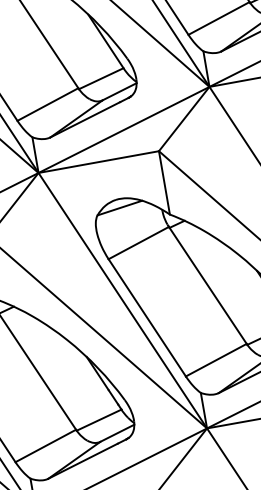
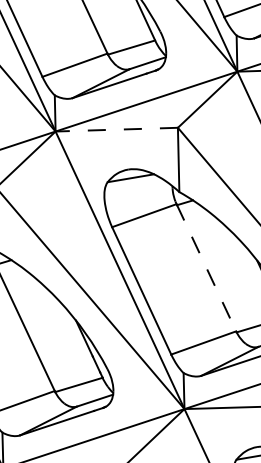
line: (98, 162) -> (116, 130), solid -> dashed
line: (208, 285) -> (207, 267), solid -> dashed

